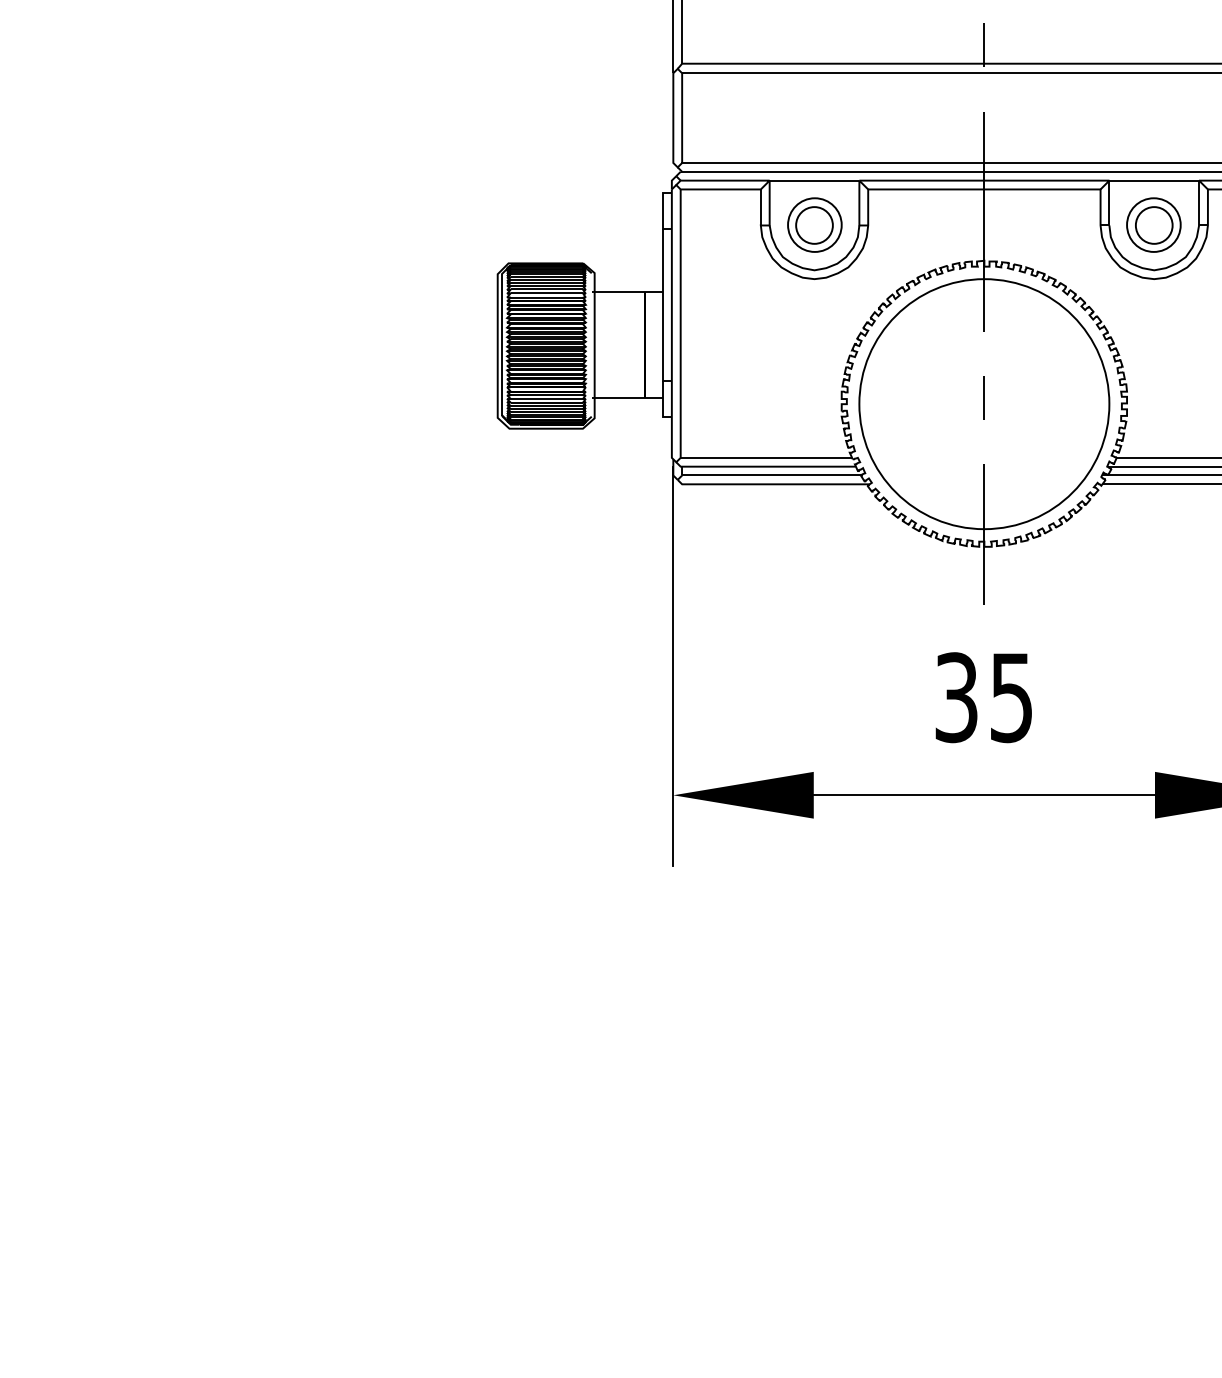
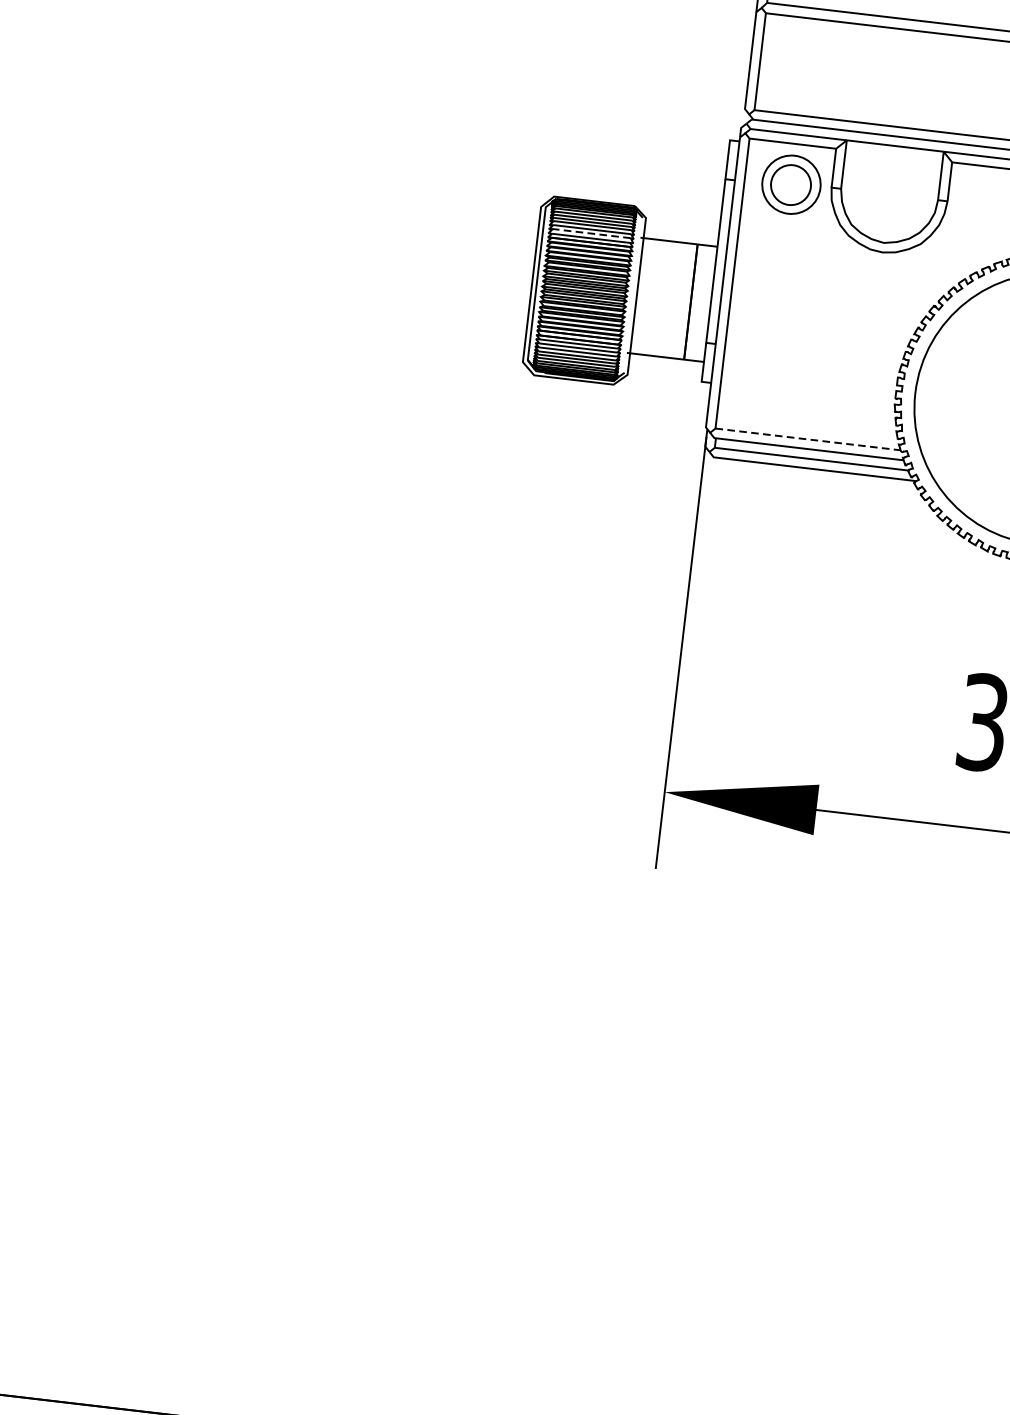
part: (814, 224) -> (791, 184), moved
line: (546, 293) -> (591, 233), solid -> dashed
line: (766, 457) -> (808, 439), solid -> dashed

